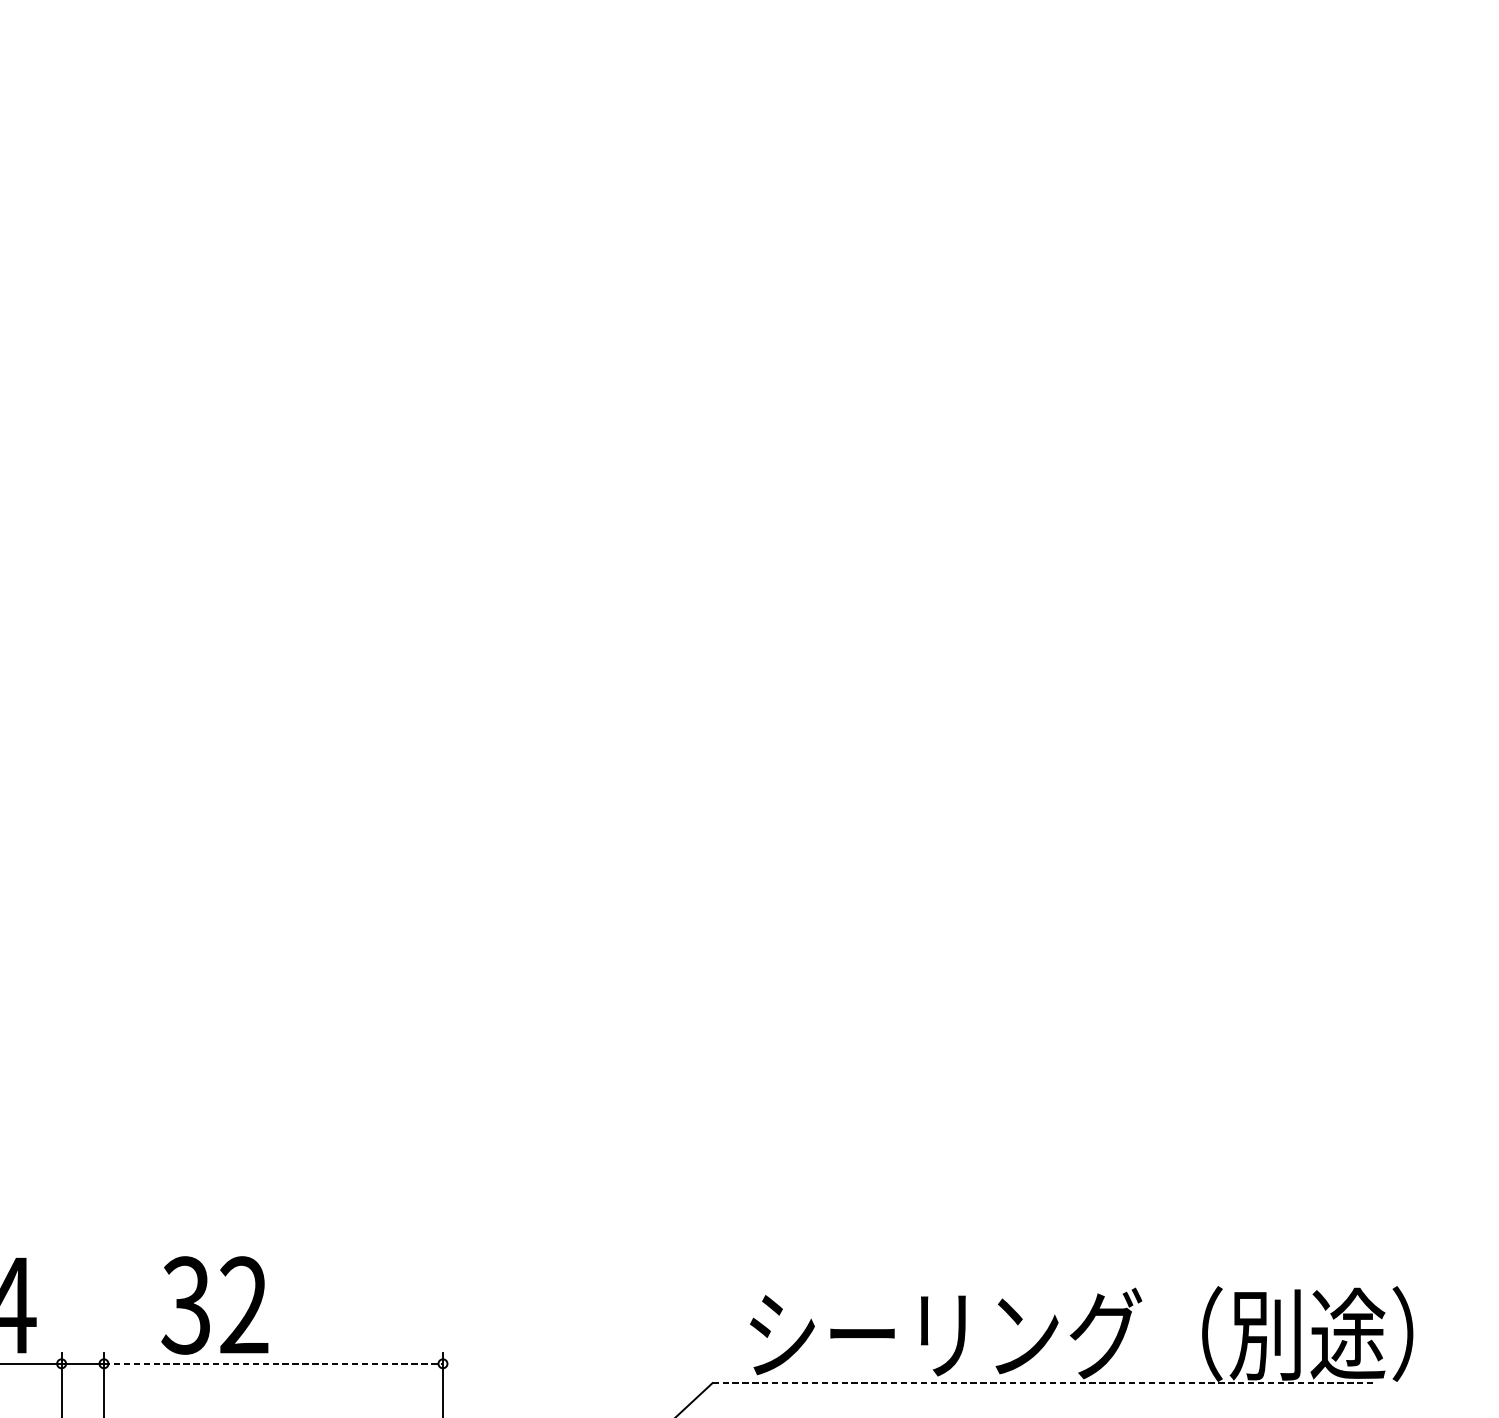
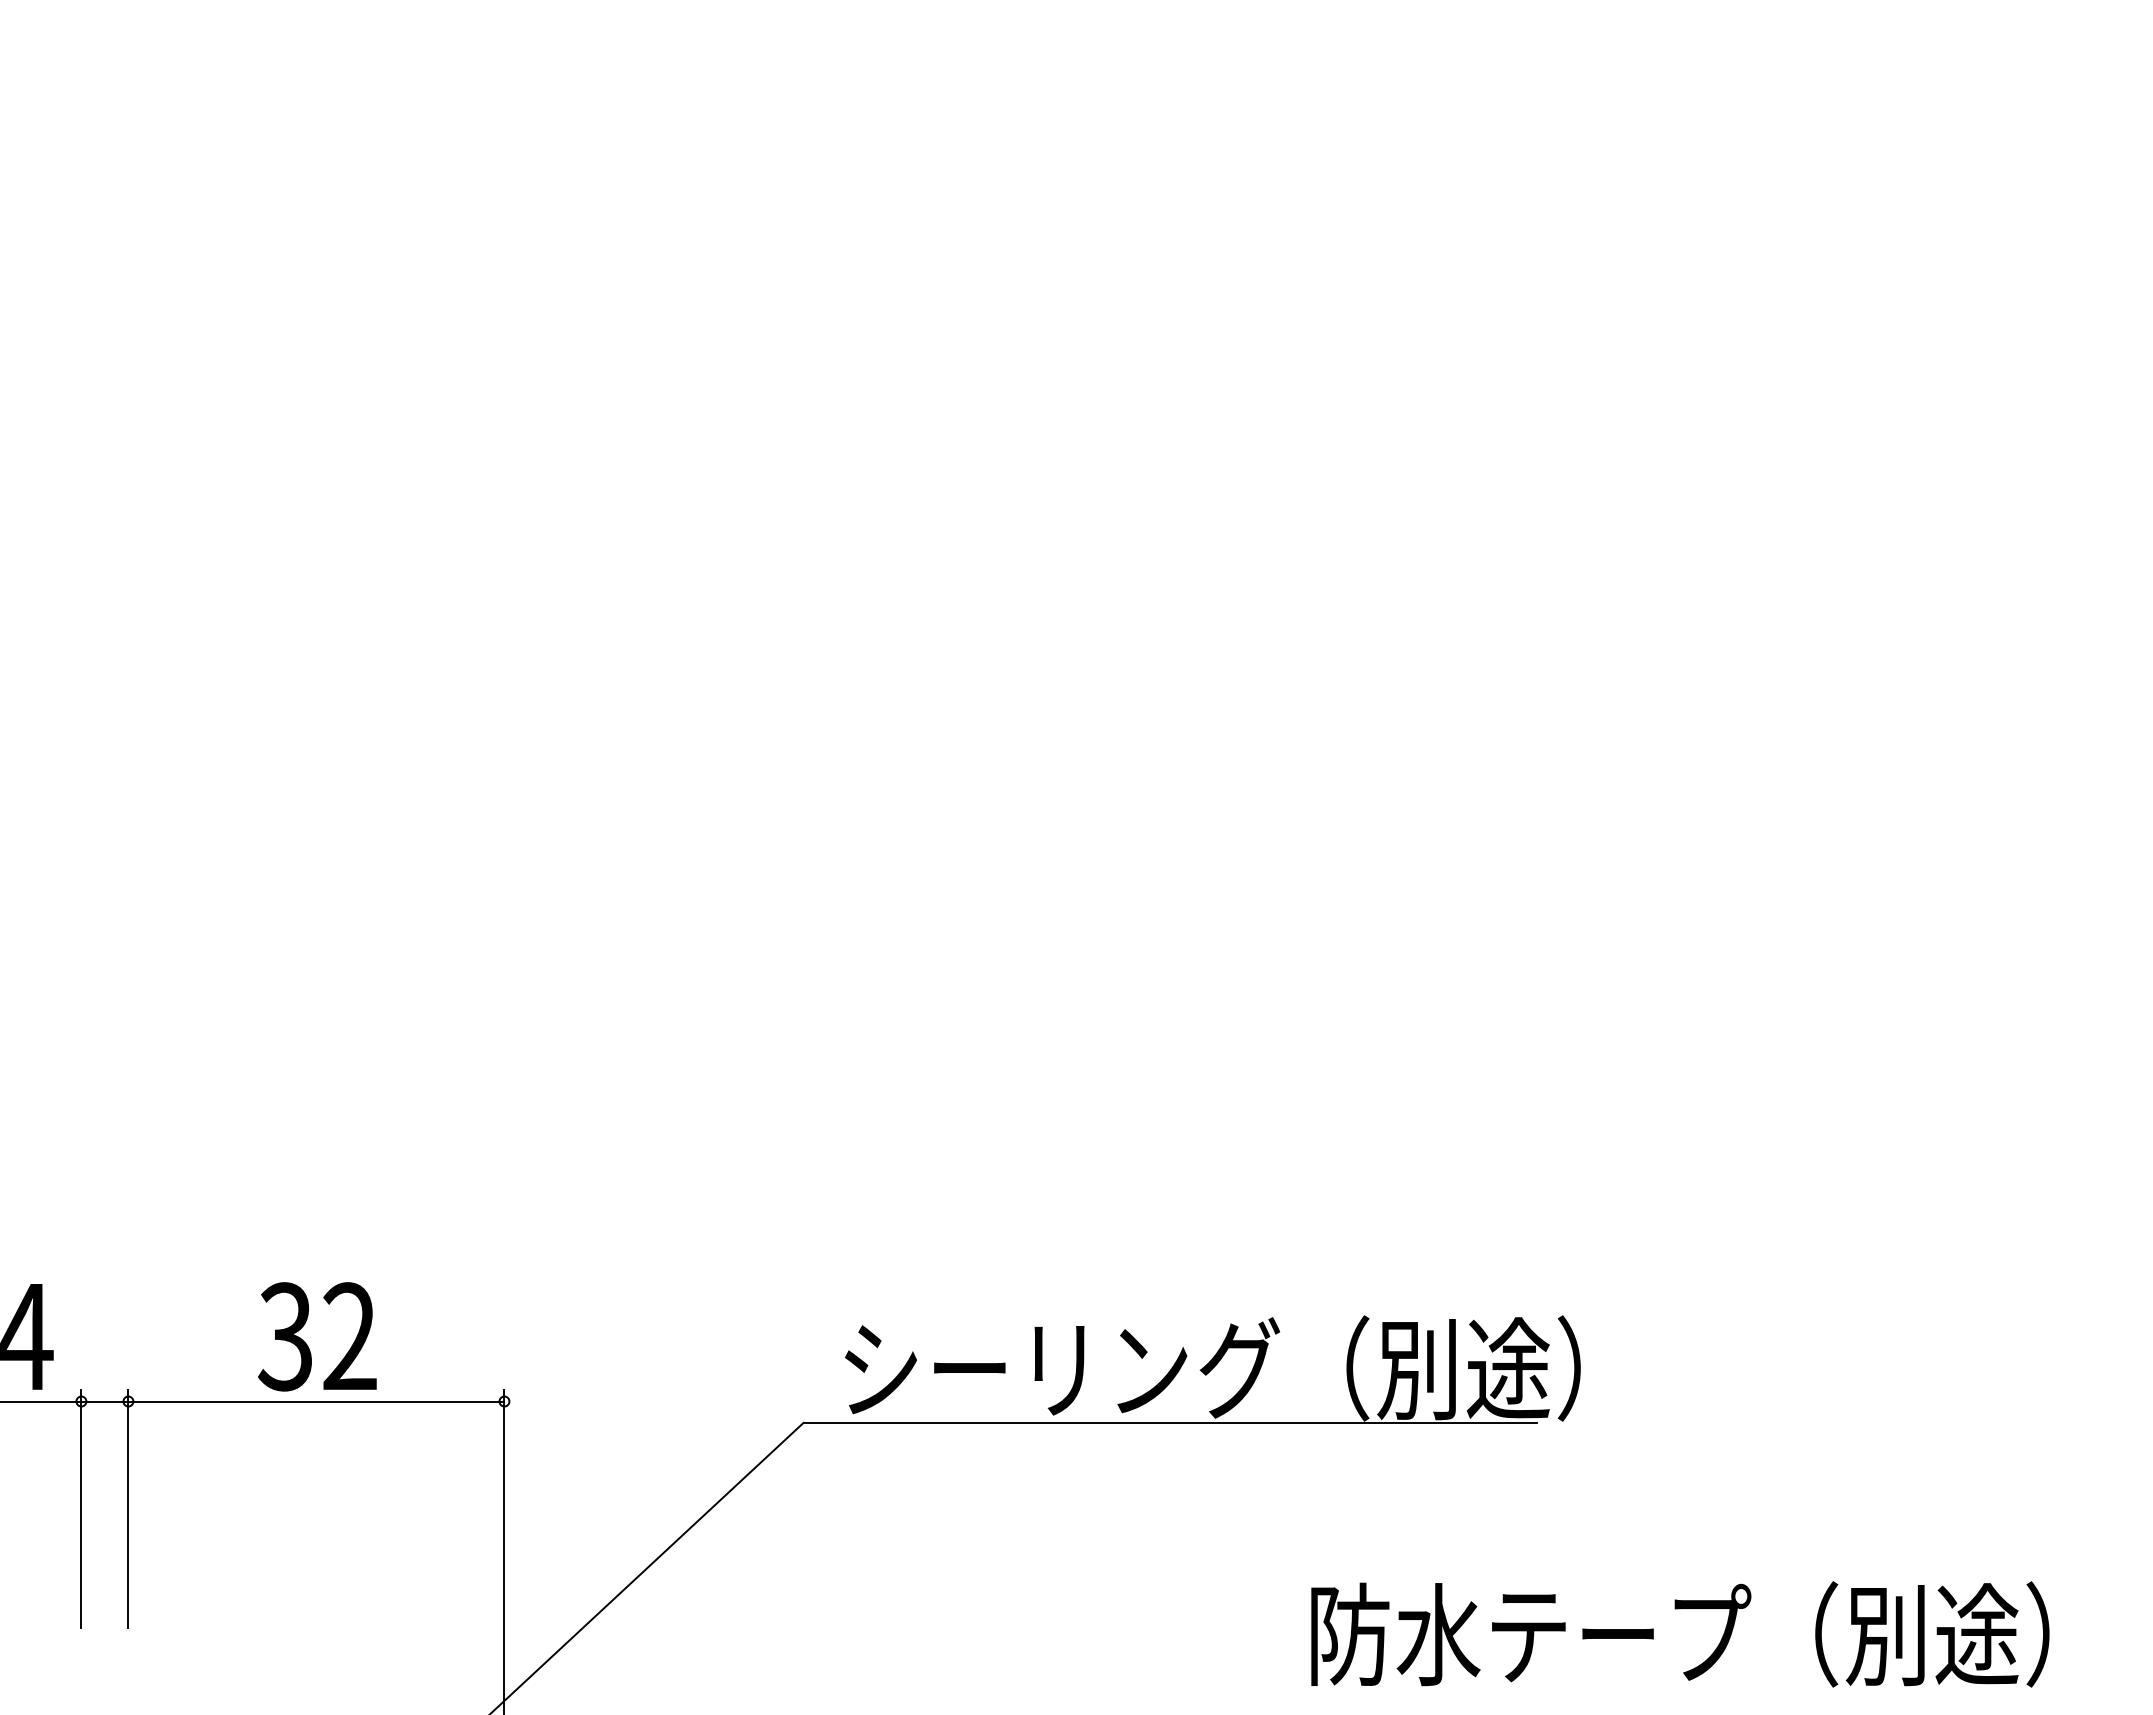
text: (214, 1305) -> (317, 1336), moved
line: (273, 1363) -> (316, 1401), dashed -> solid
line: (1043, 1382) -> (1170, 1422), dashed -> solid

